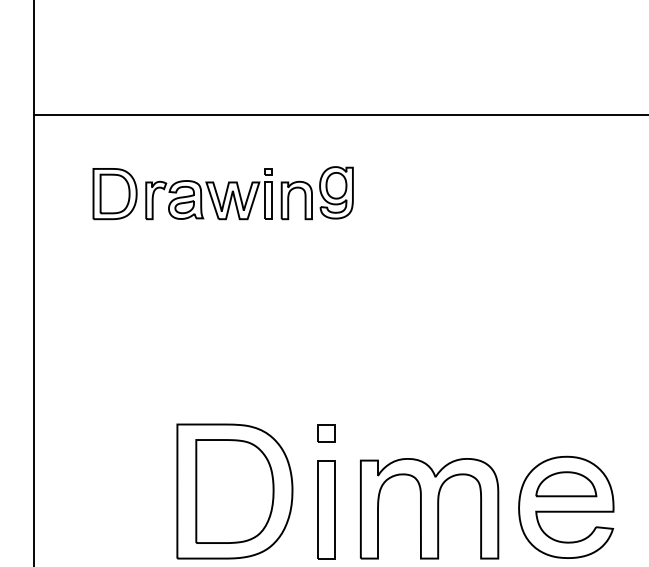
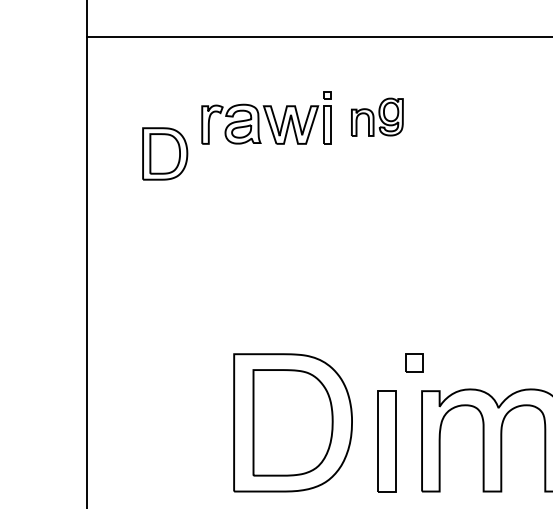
part: (316, 193) -> (376, 117), size x0.7
part: (114, 194) -> (164, 154), moved
part: (326, 433) -> (414, 363), moved

